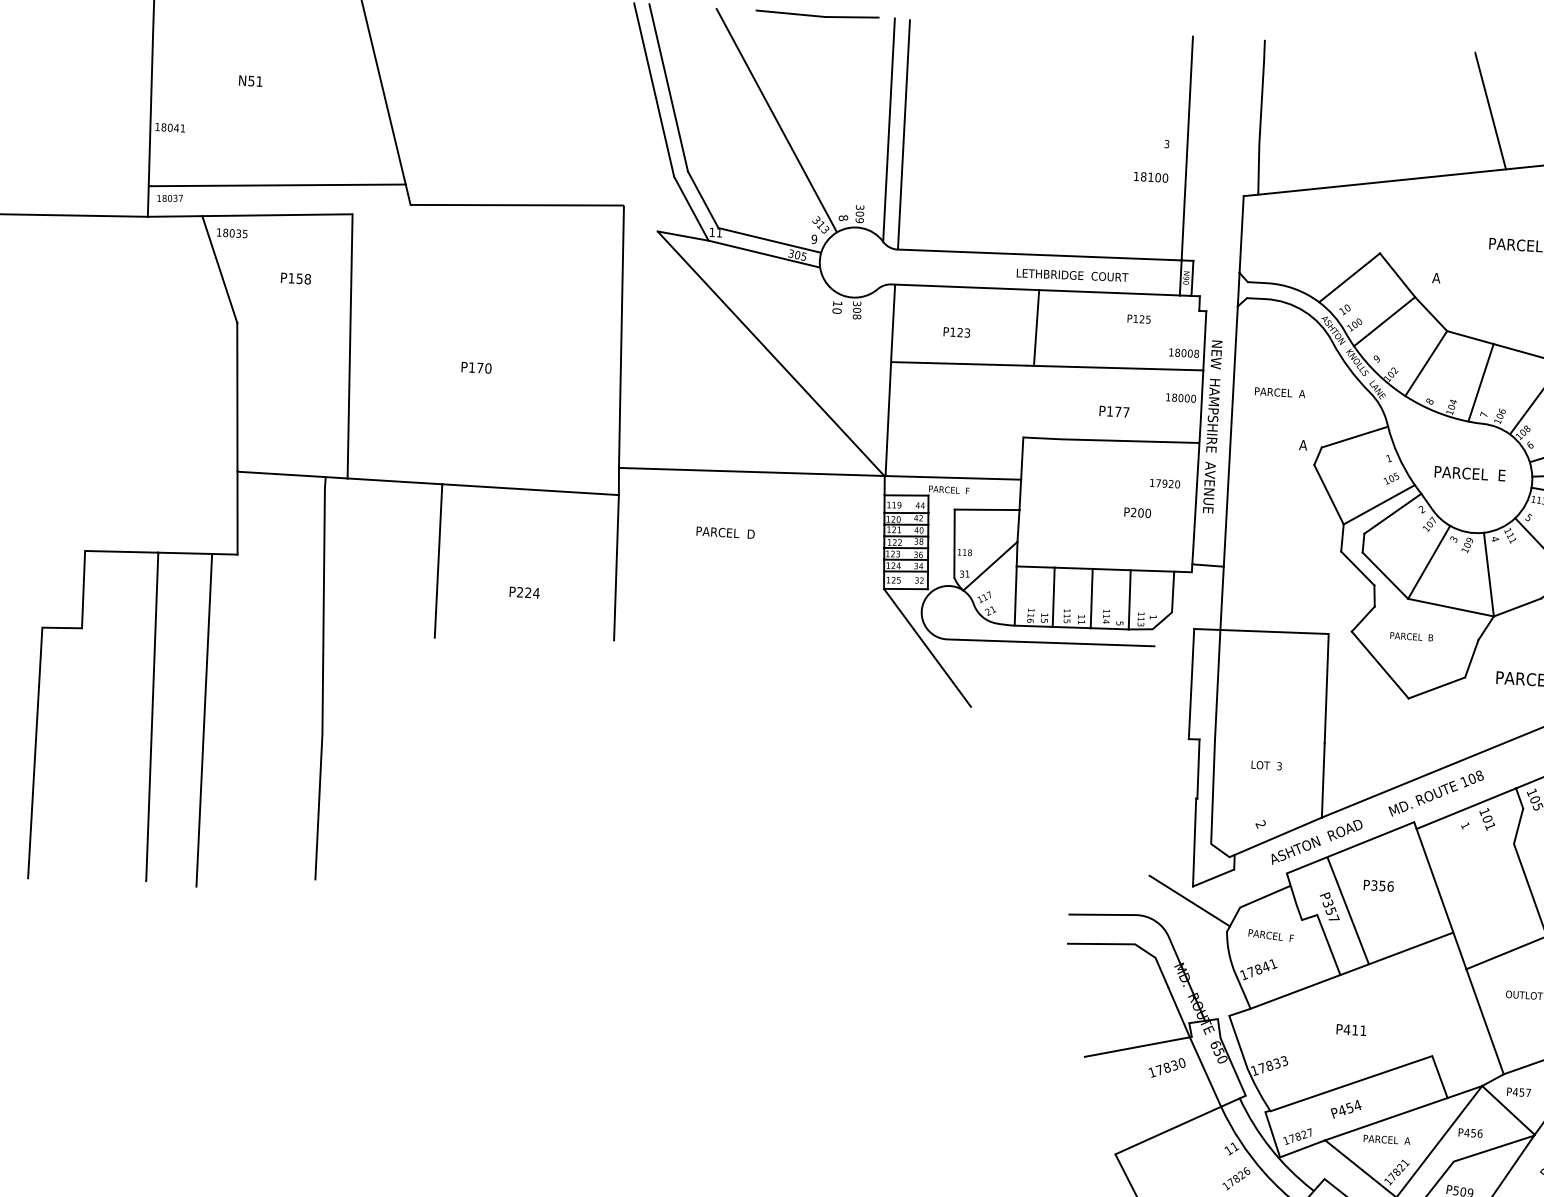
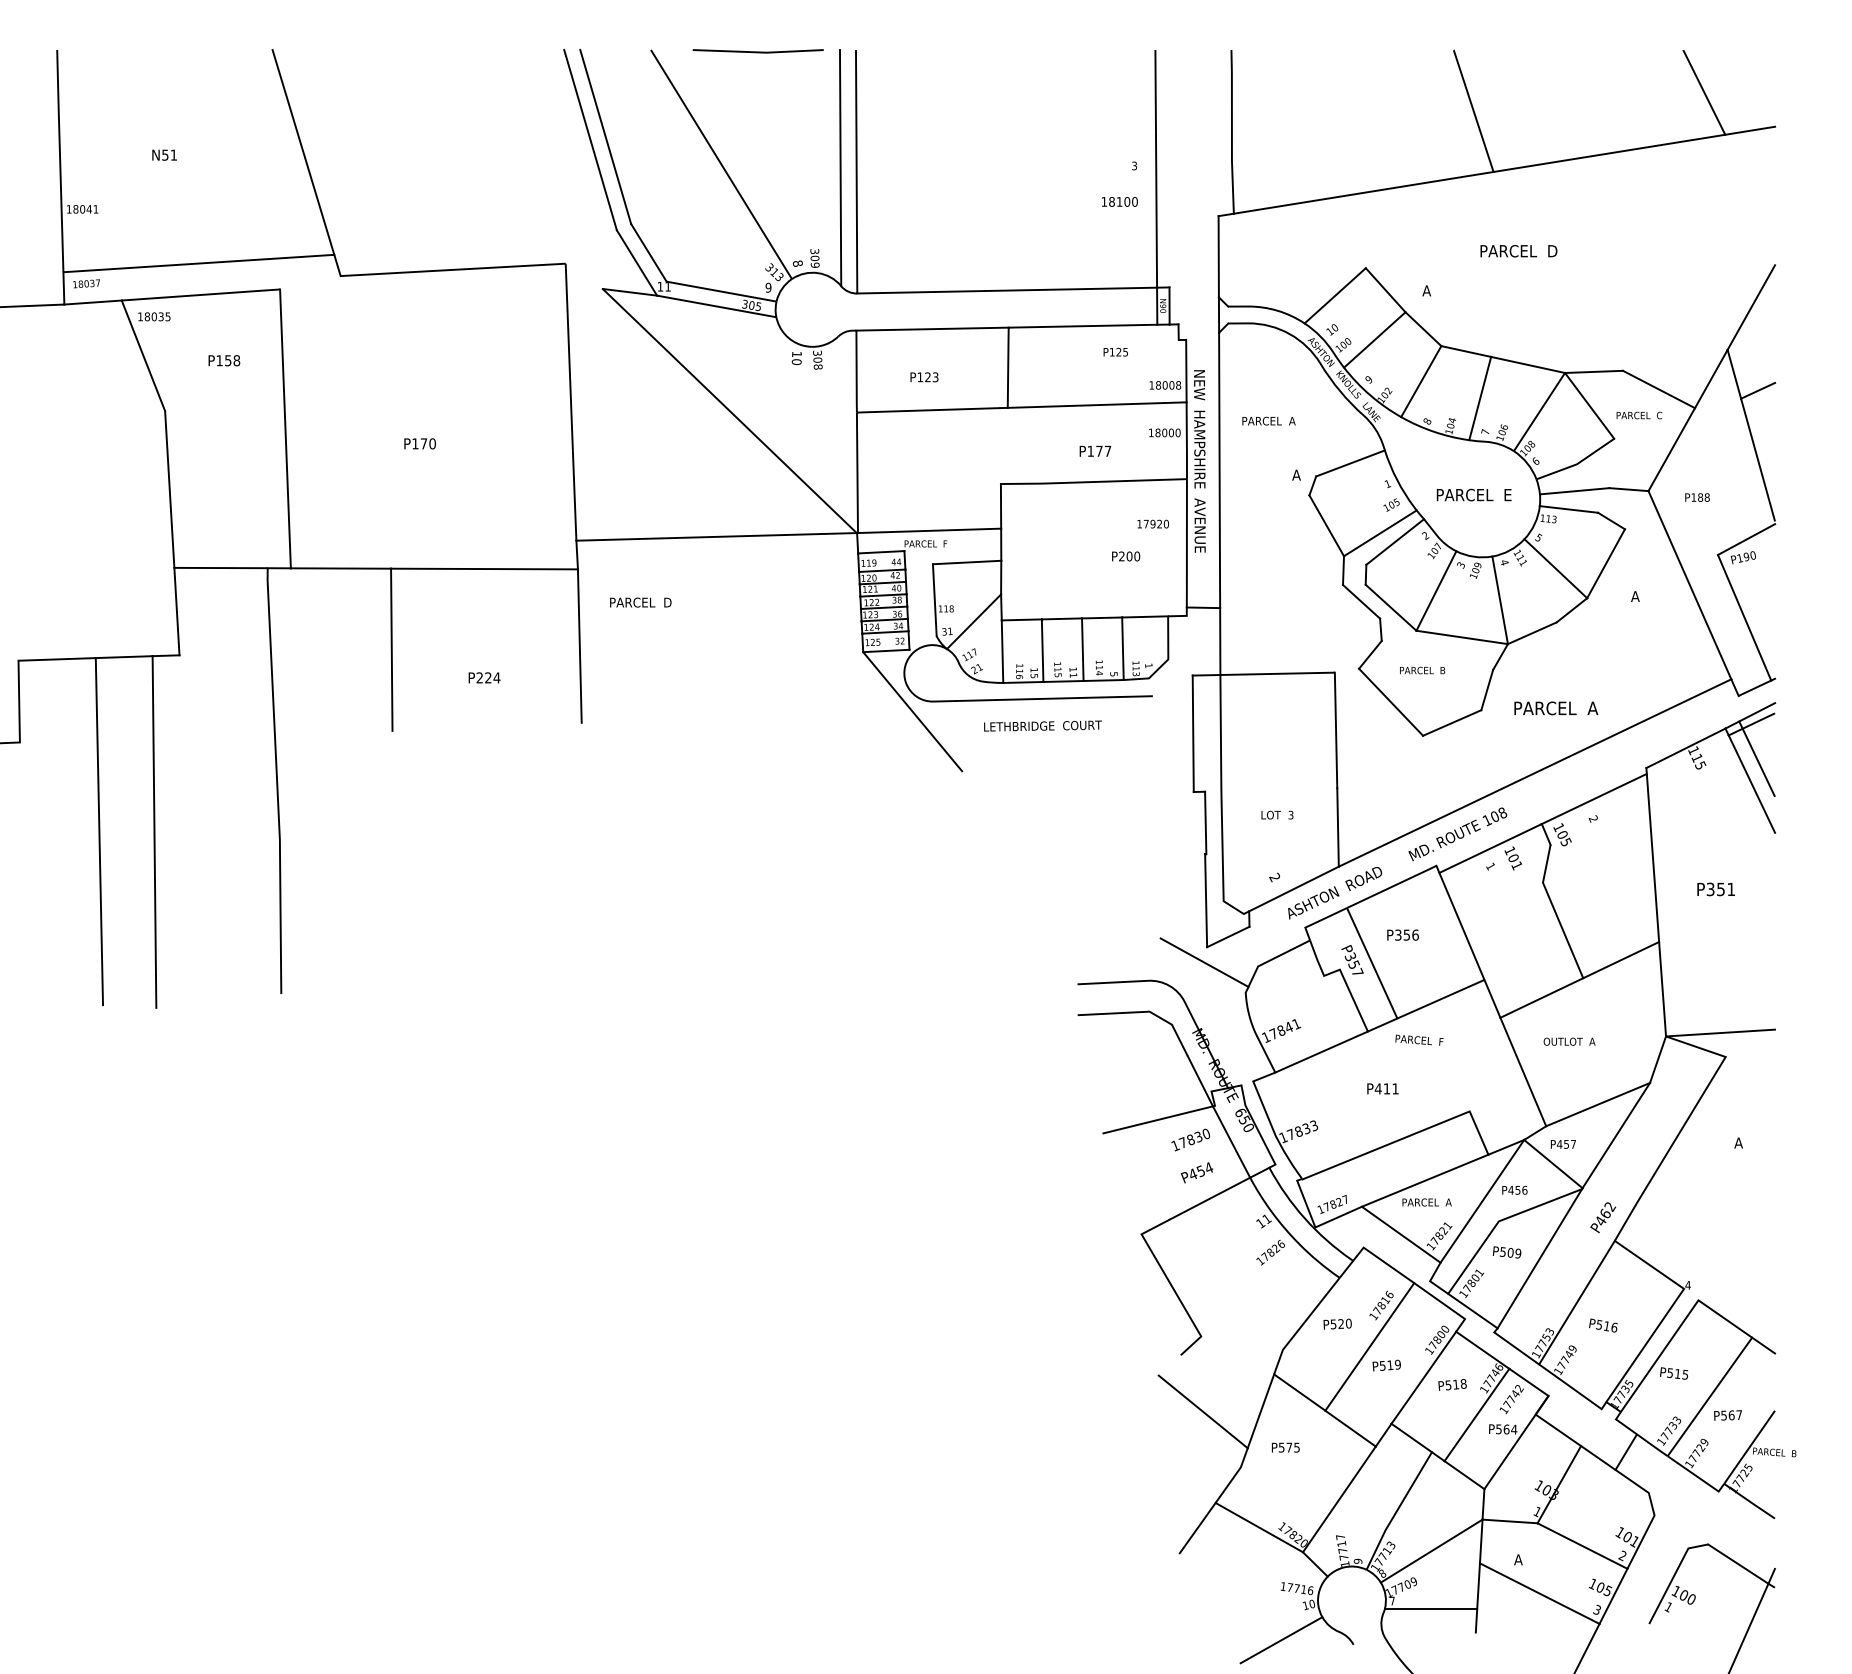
text: (1072, 274) -> (1042, 725), moved
text: (725, 532) -> (640, 602), moved
text: (1271, 934) -> (1419, 1039), moved
text: (1346, 1109) -> (1197, 1172), moved

